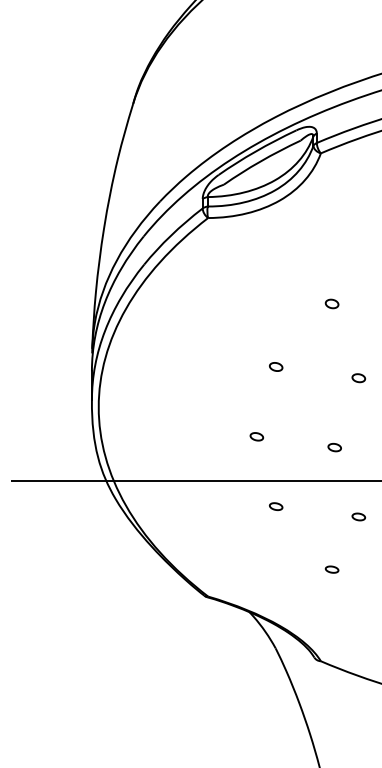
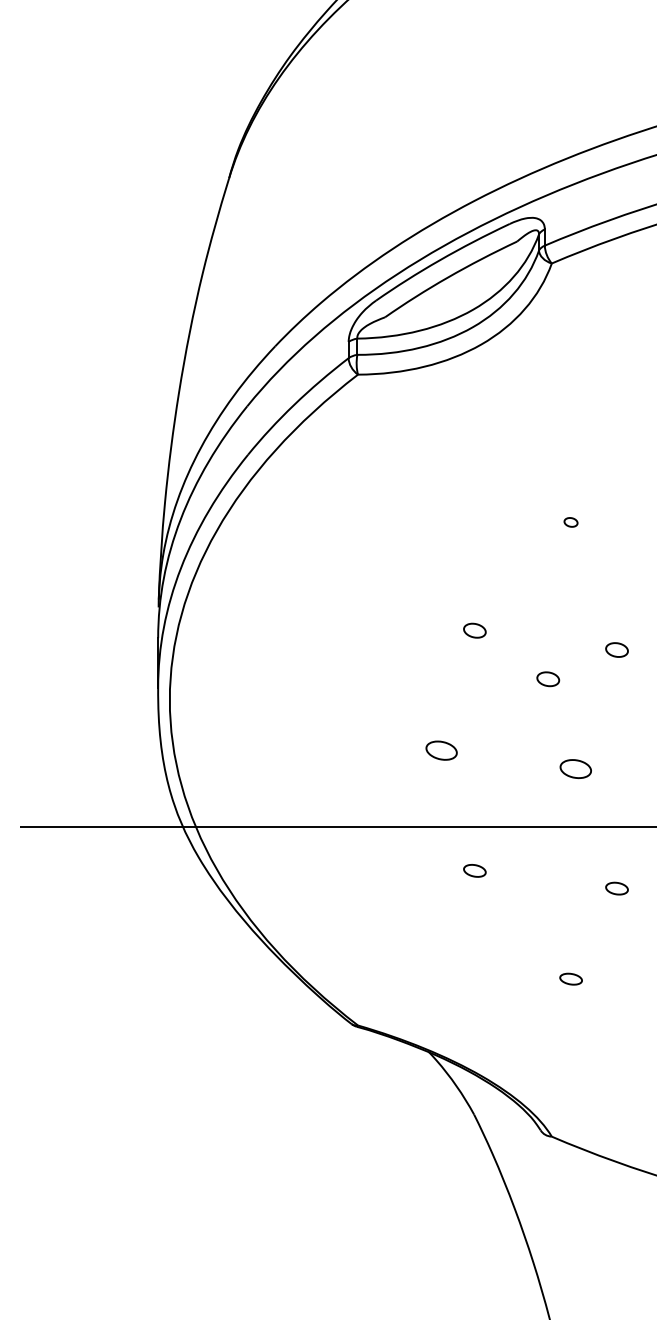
part: (331, 303) -> (570, 521), size x0.6
part: (318, 395) -> (547, 679), added
part: (256, 436) -> (441, 750), size x1.4
part: (334, 447) -> (575, 769), size x1.4

